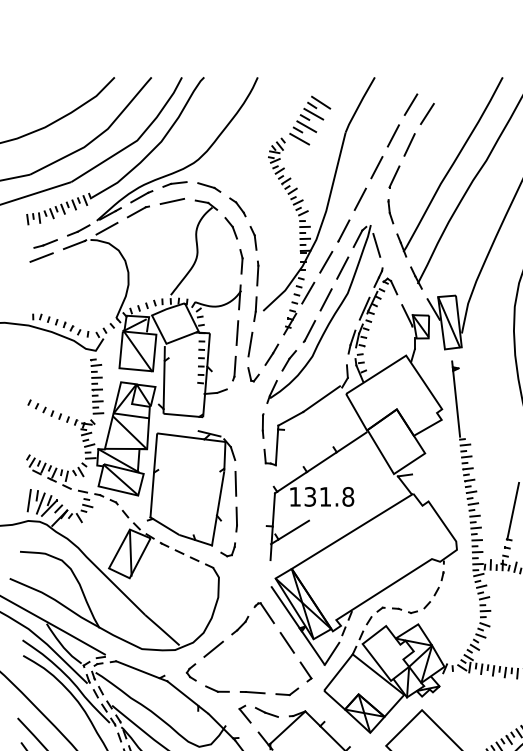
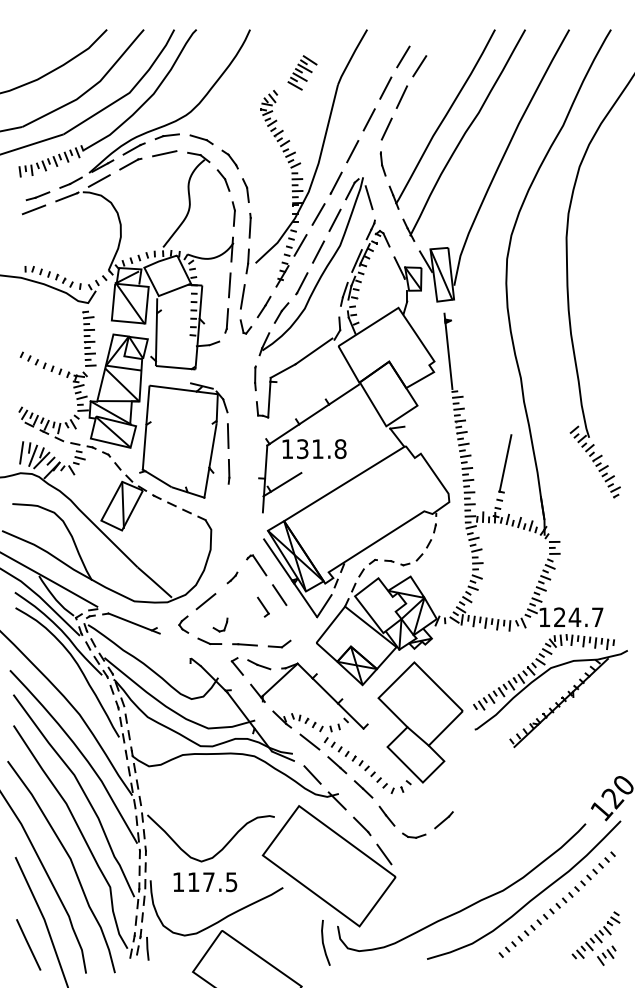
part: (310, 120) -> (302, 72), size x0.7
part: (228, 549) -> (220, 624), moved
part: (240, 625) -> (232, 577), size x0.6
part: (306, 671) -> (263, 606), moved
line: (182, 693) -> (174, 645), removed

